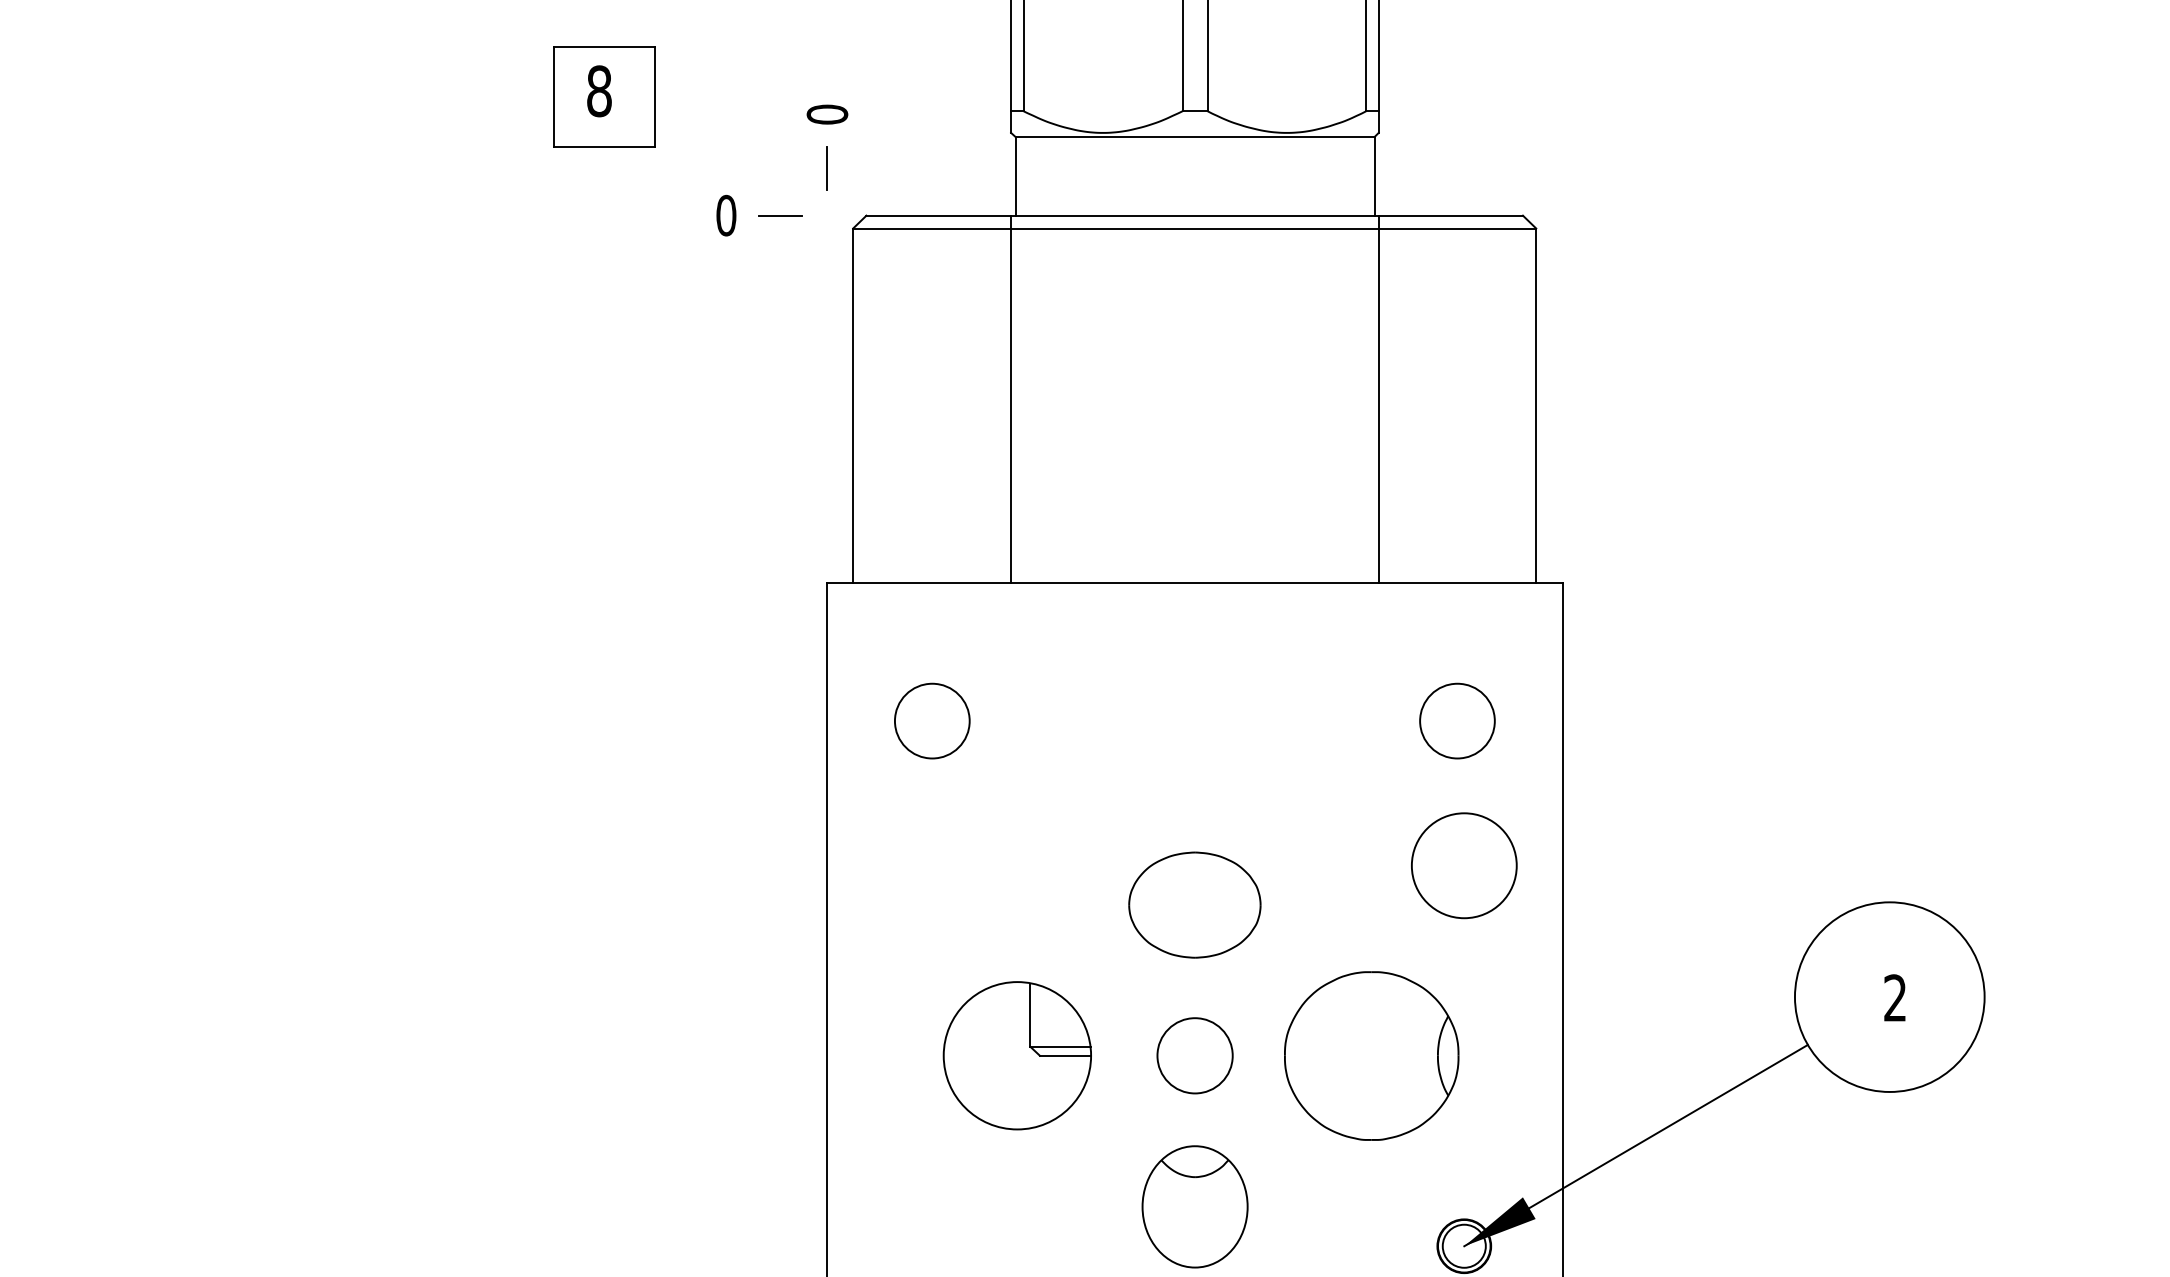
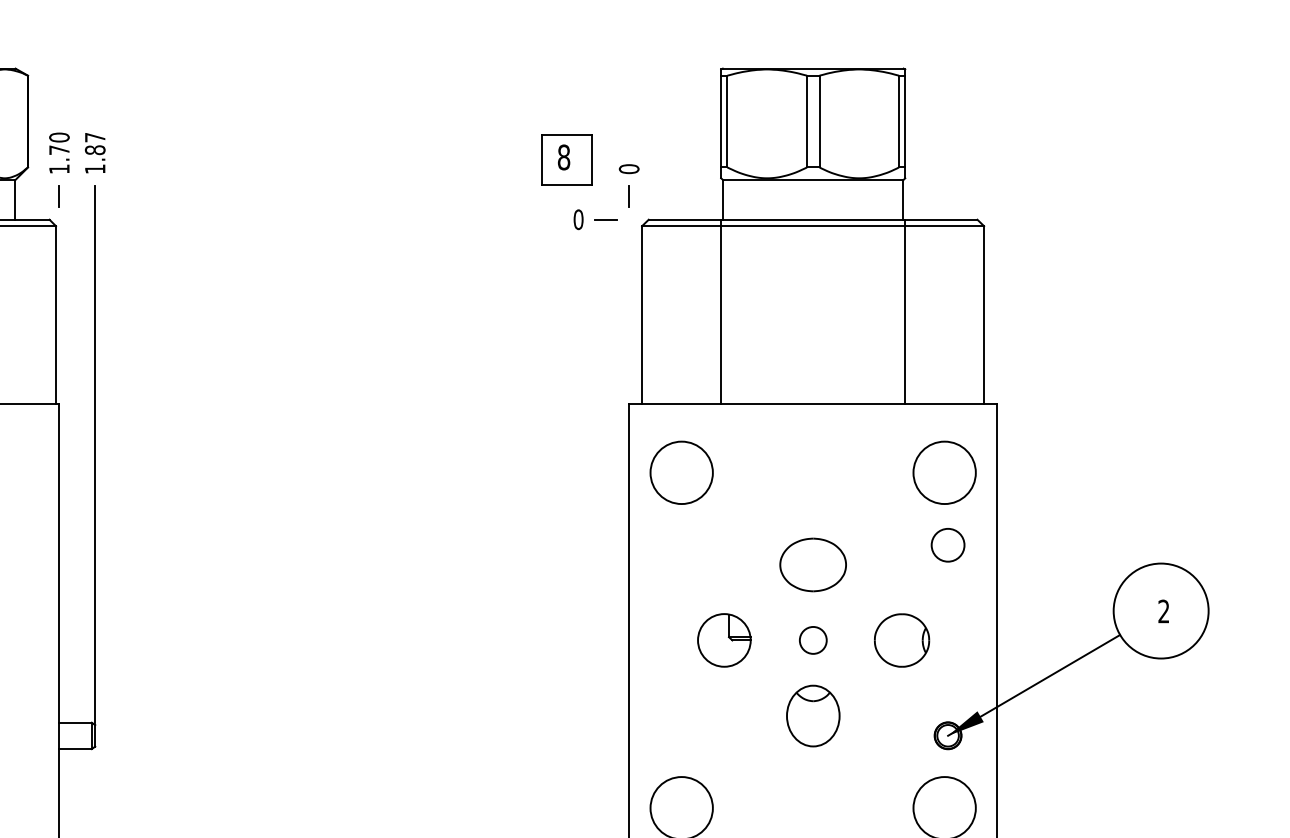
part: (604, 95) -> (566, 159), moved
circle: (931, 720) -> (681, 472), size x1.67
circle: (1457, 720) -> (944, 472), size x1.67
circle: (1463, 864) -> (947, 544), size x0.62
circle: (1193, 1053) -> (812, 639), size x0.71
part: (1017, 1055) -> (724, 640), size x0.71
part: (1373, 1055) -> (902, 640), size x0.62

